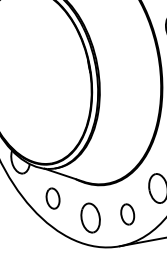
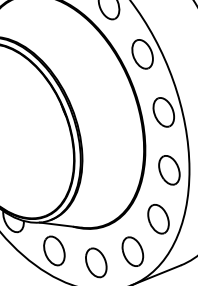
part: (53, 198) -> (54, 250), size x1.43
part: (127, 214) -> (132, 251), size x1.43

